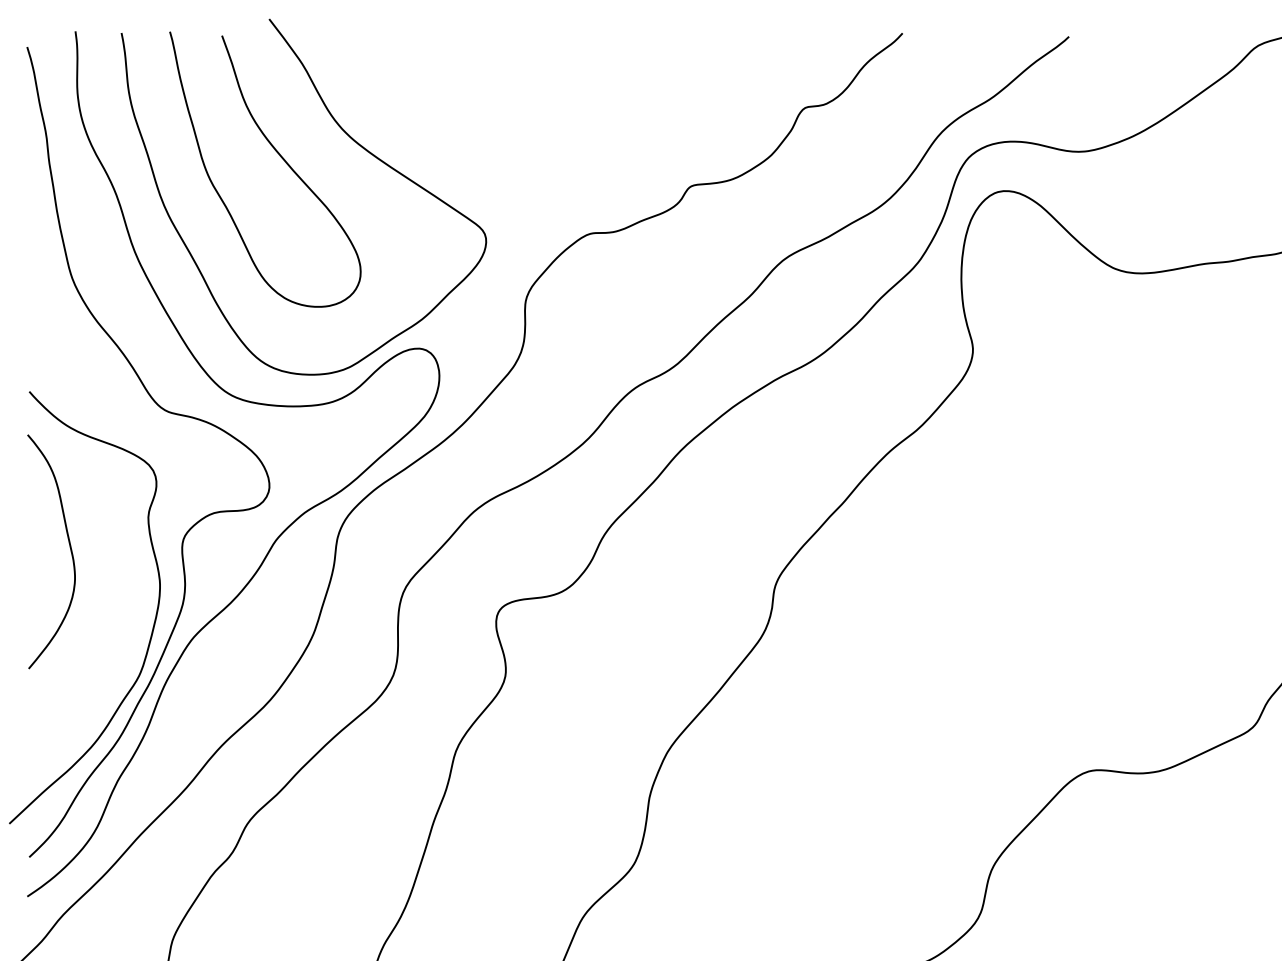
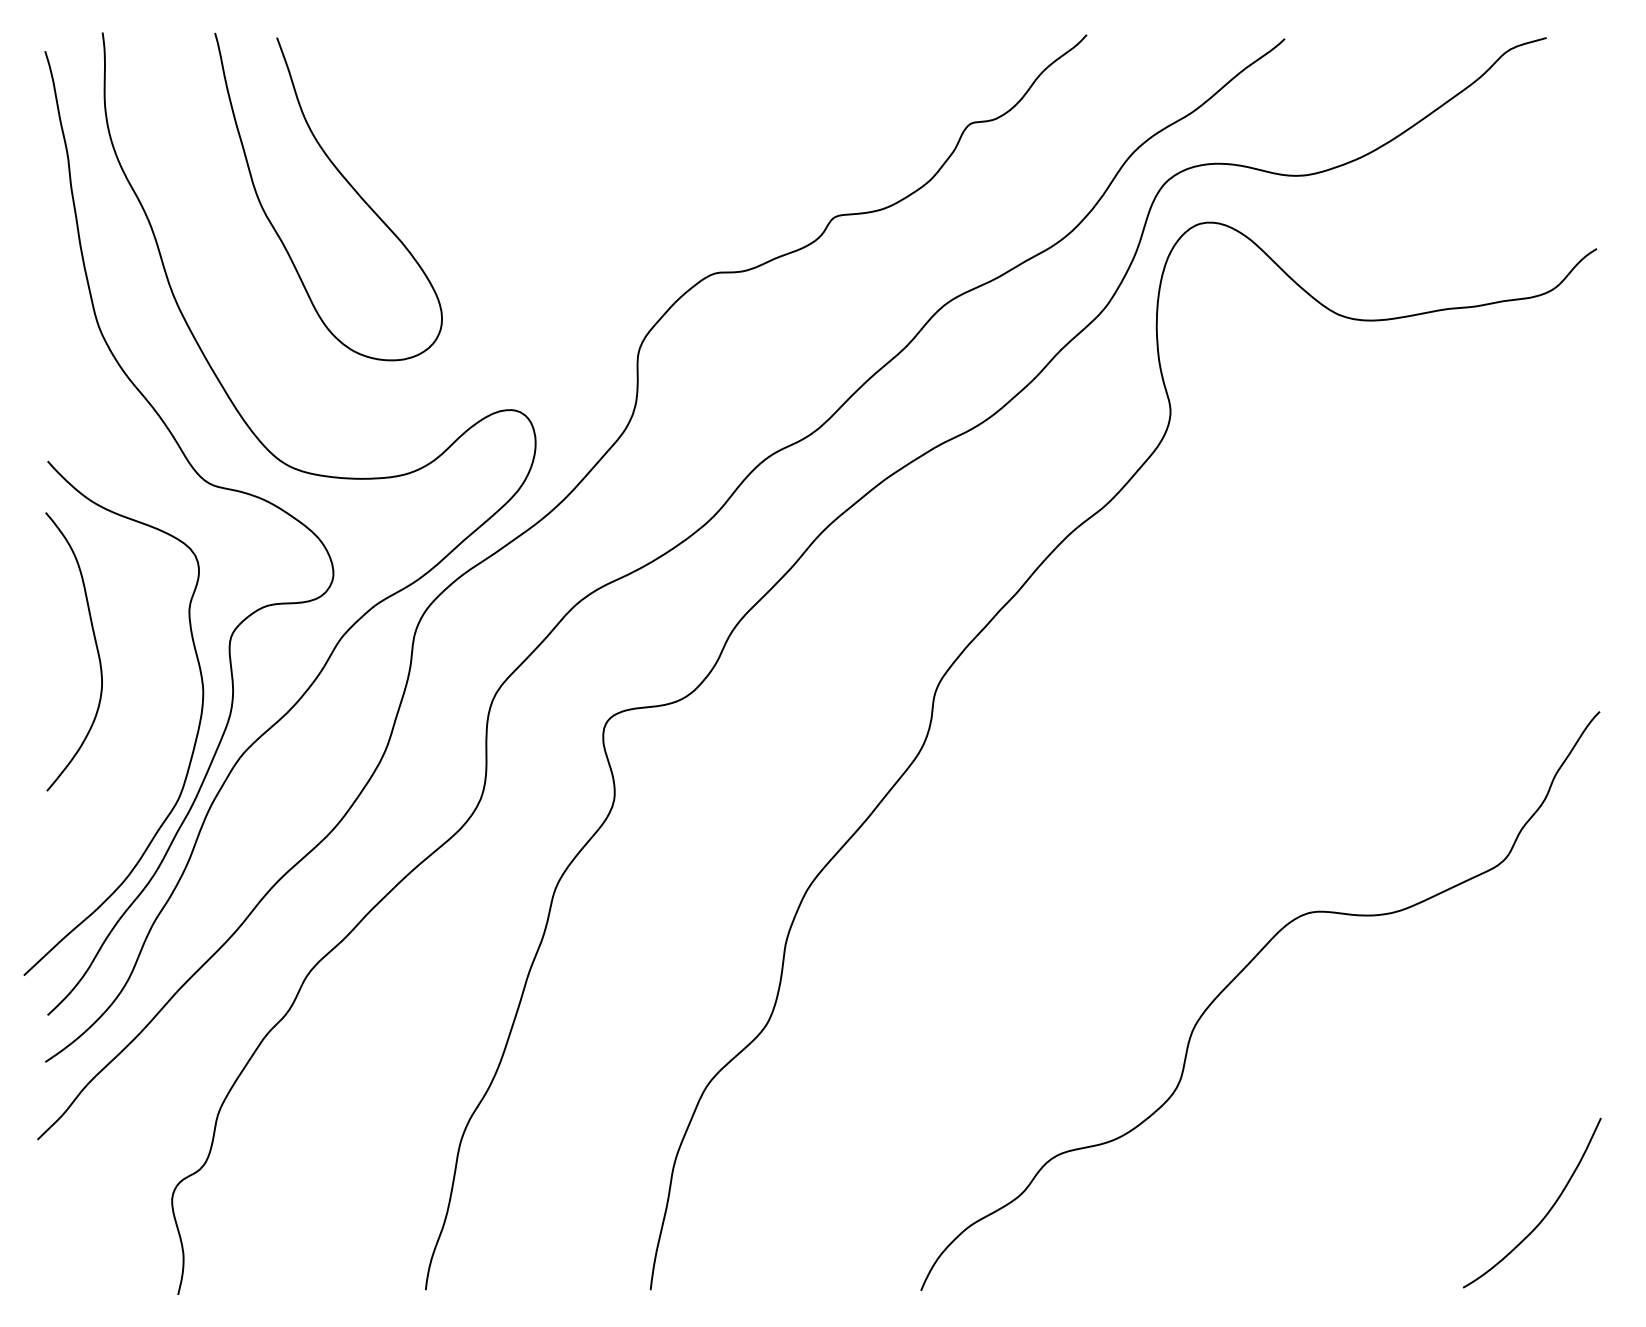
curve: (352, 140) -> (432, 162), removed

